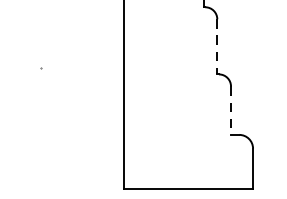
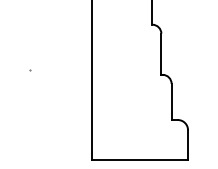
line: (217, 47) -> (161, 54), dashed -> solid
line: (230, 111) -> (171, 102), dashed -> solid

